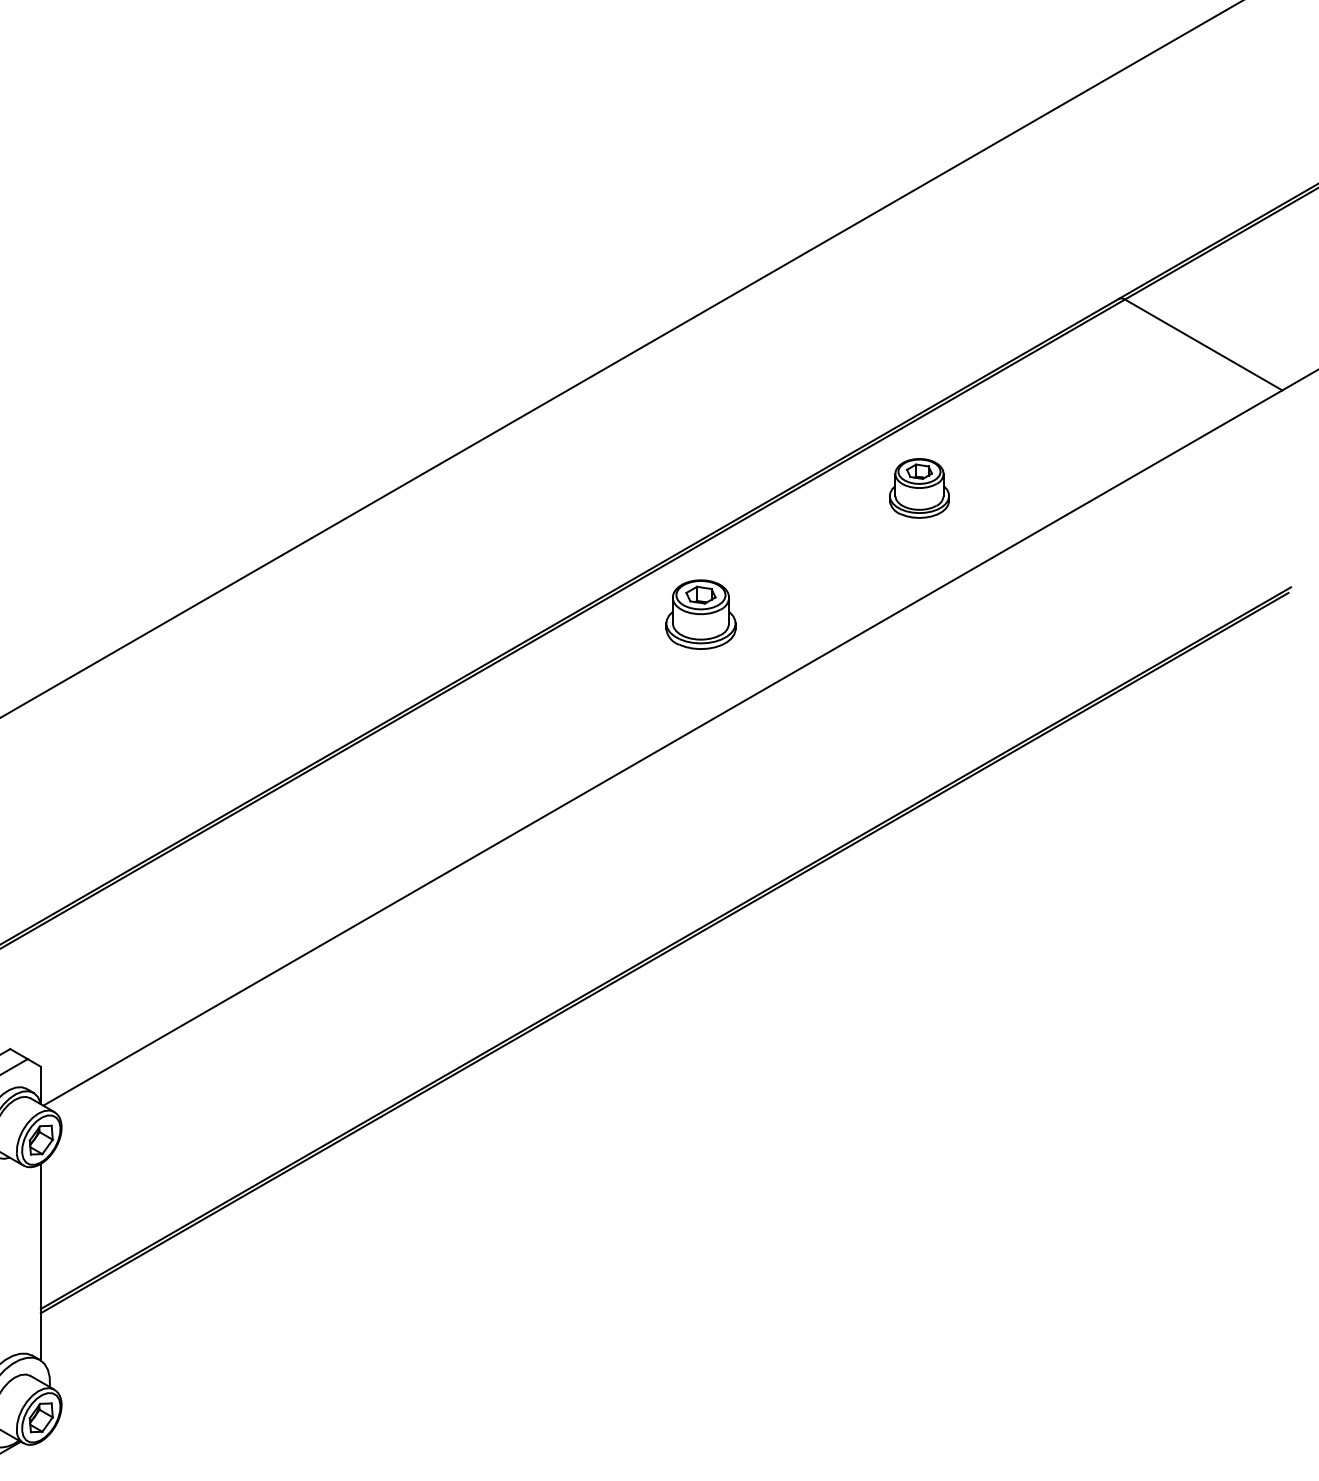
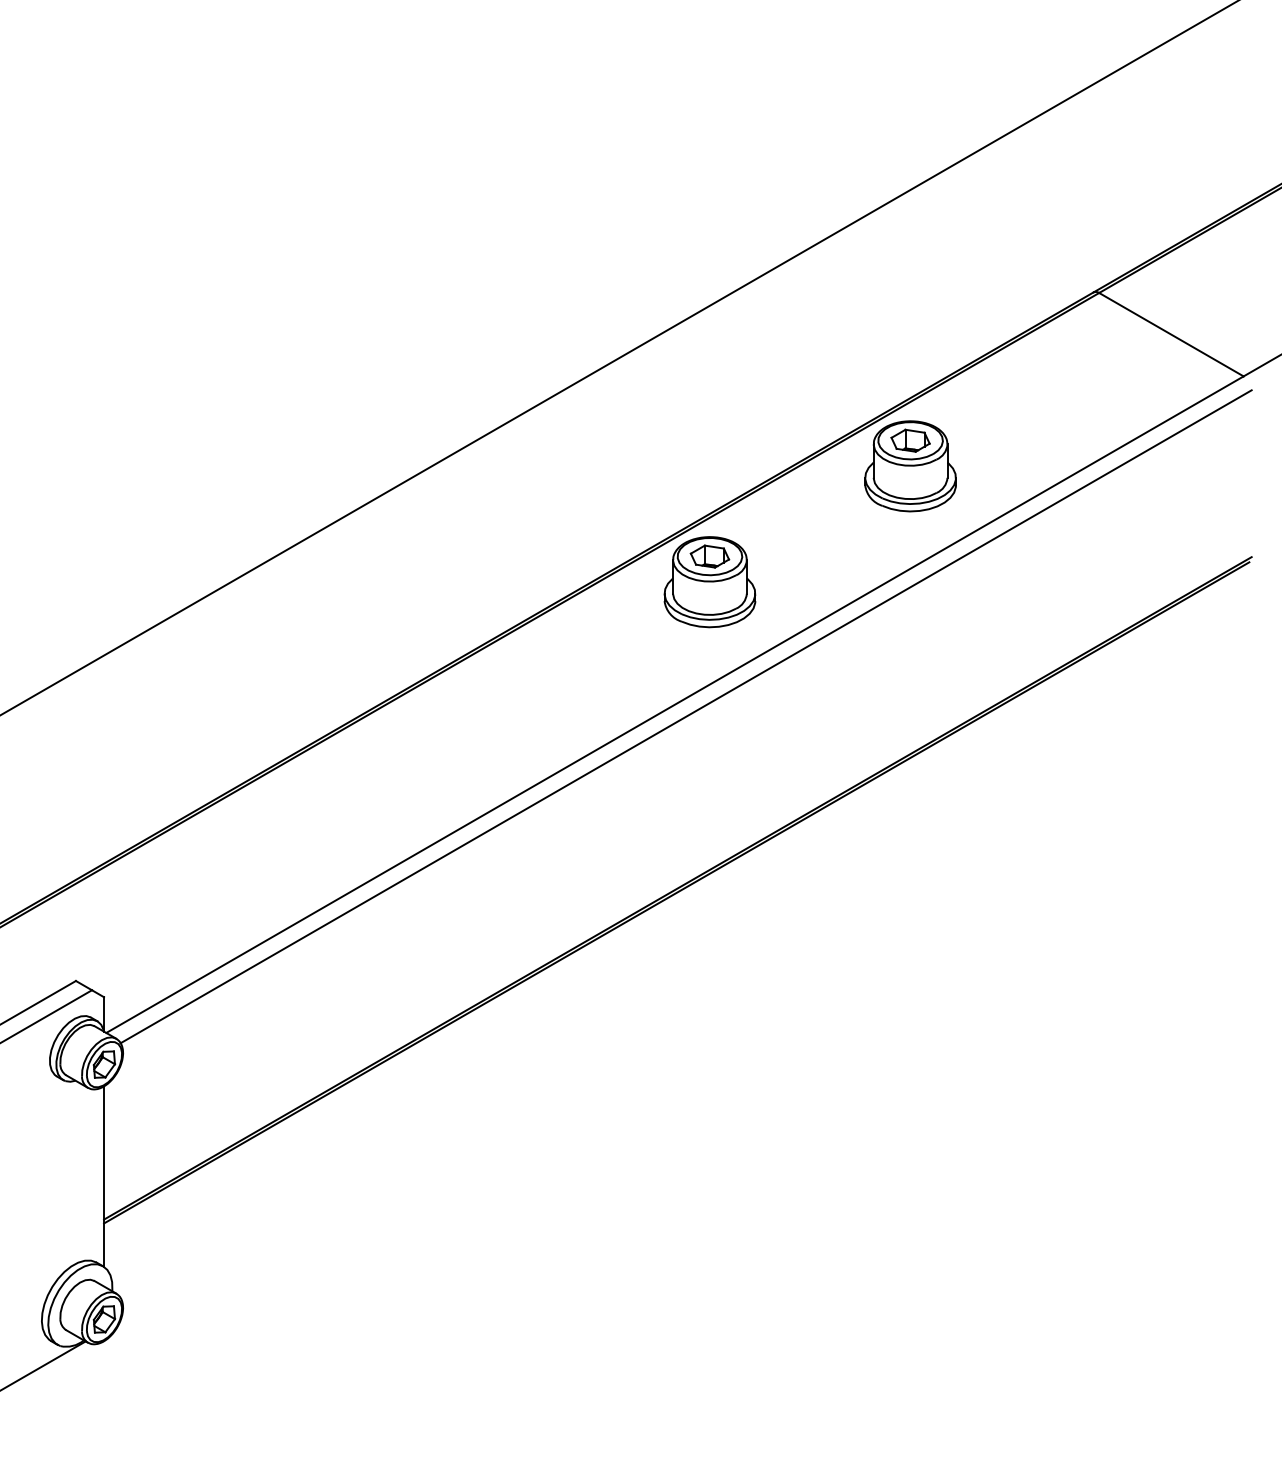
part: (919, 488) -> (910, 466), size x1.67
part: (700, 614) -> (709, 582), size x1.43
line: (674, 760) -> (685, 716), added

